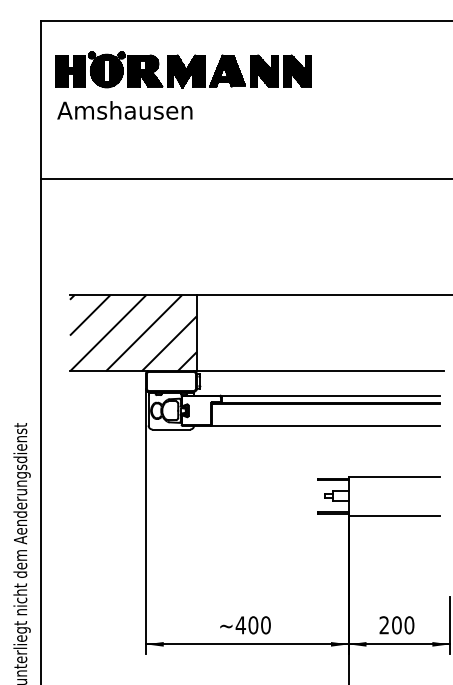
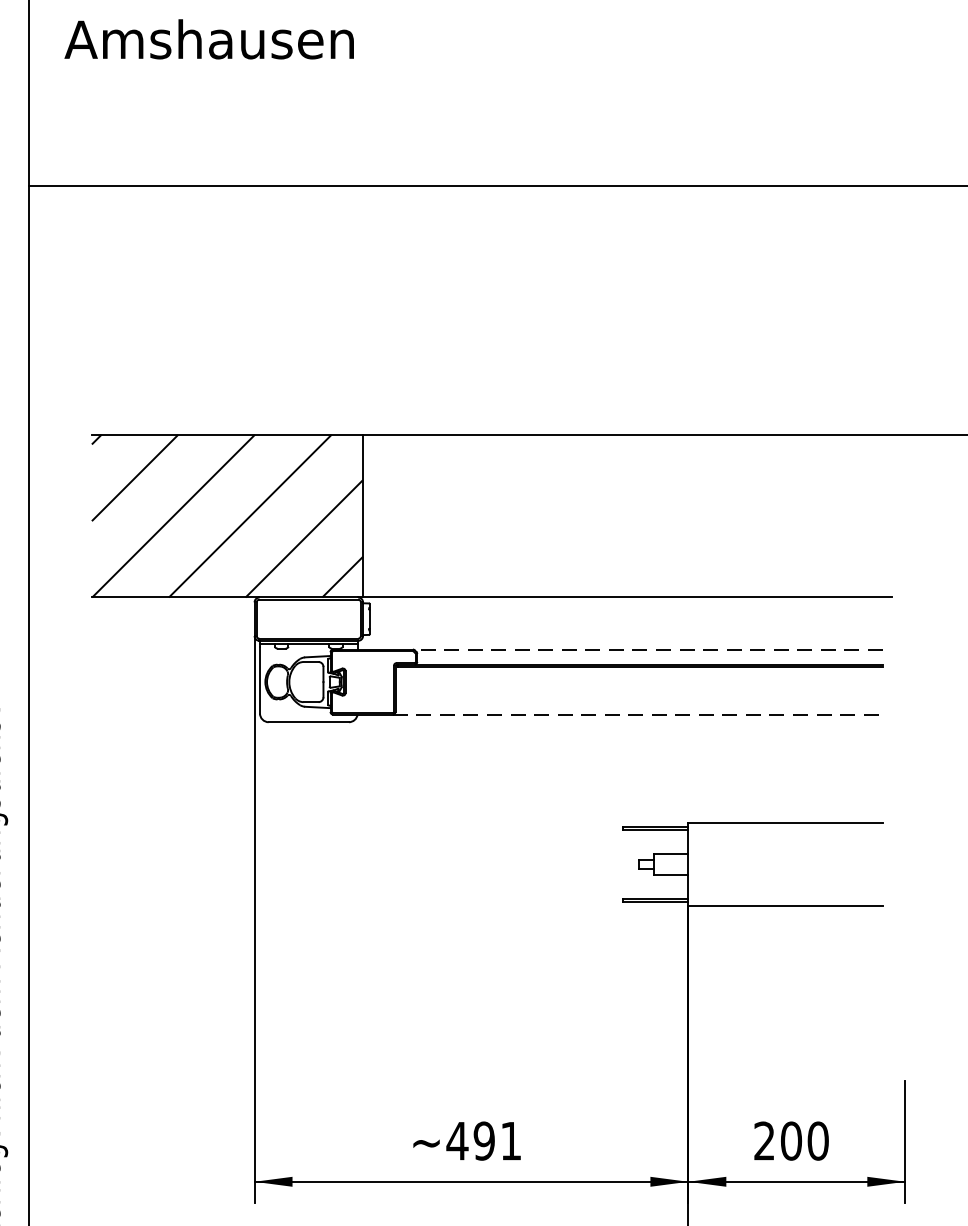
line: (329, 395) -> (647, 649), solid -> dashed
line: (325, 426) -> (638, 715), solid -> dashed
text: (259, 625) -> (497, 1141), ~400 -> ~491

